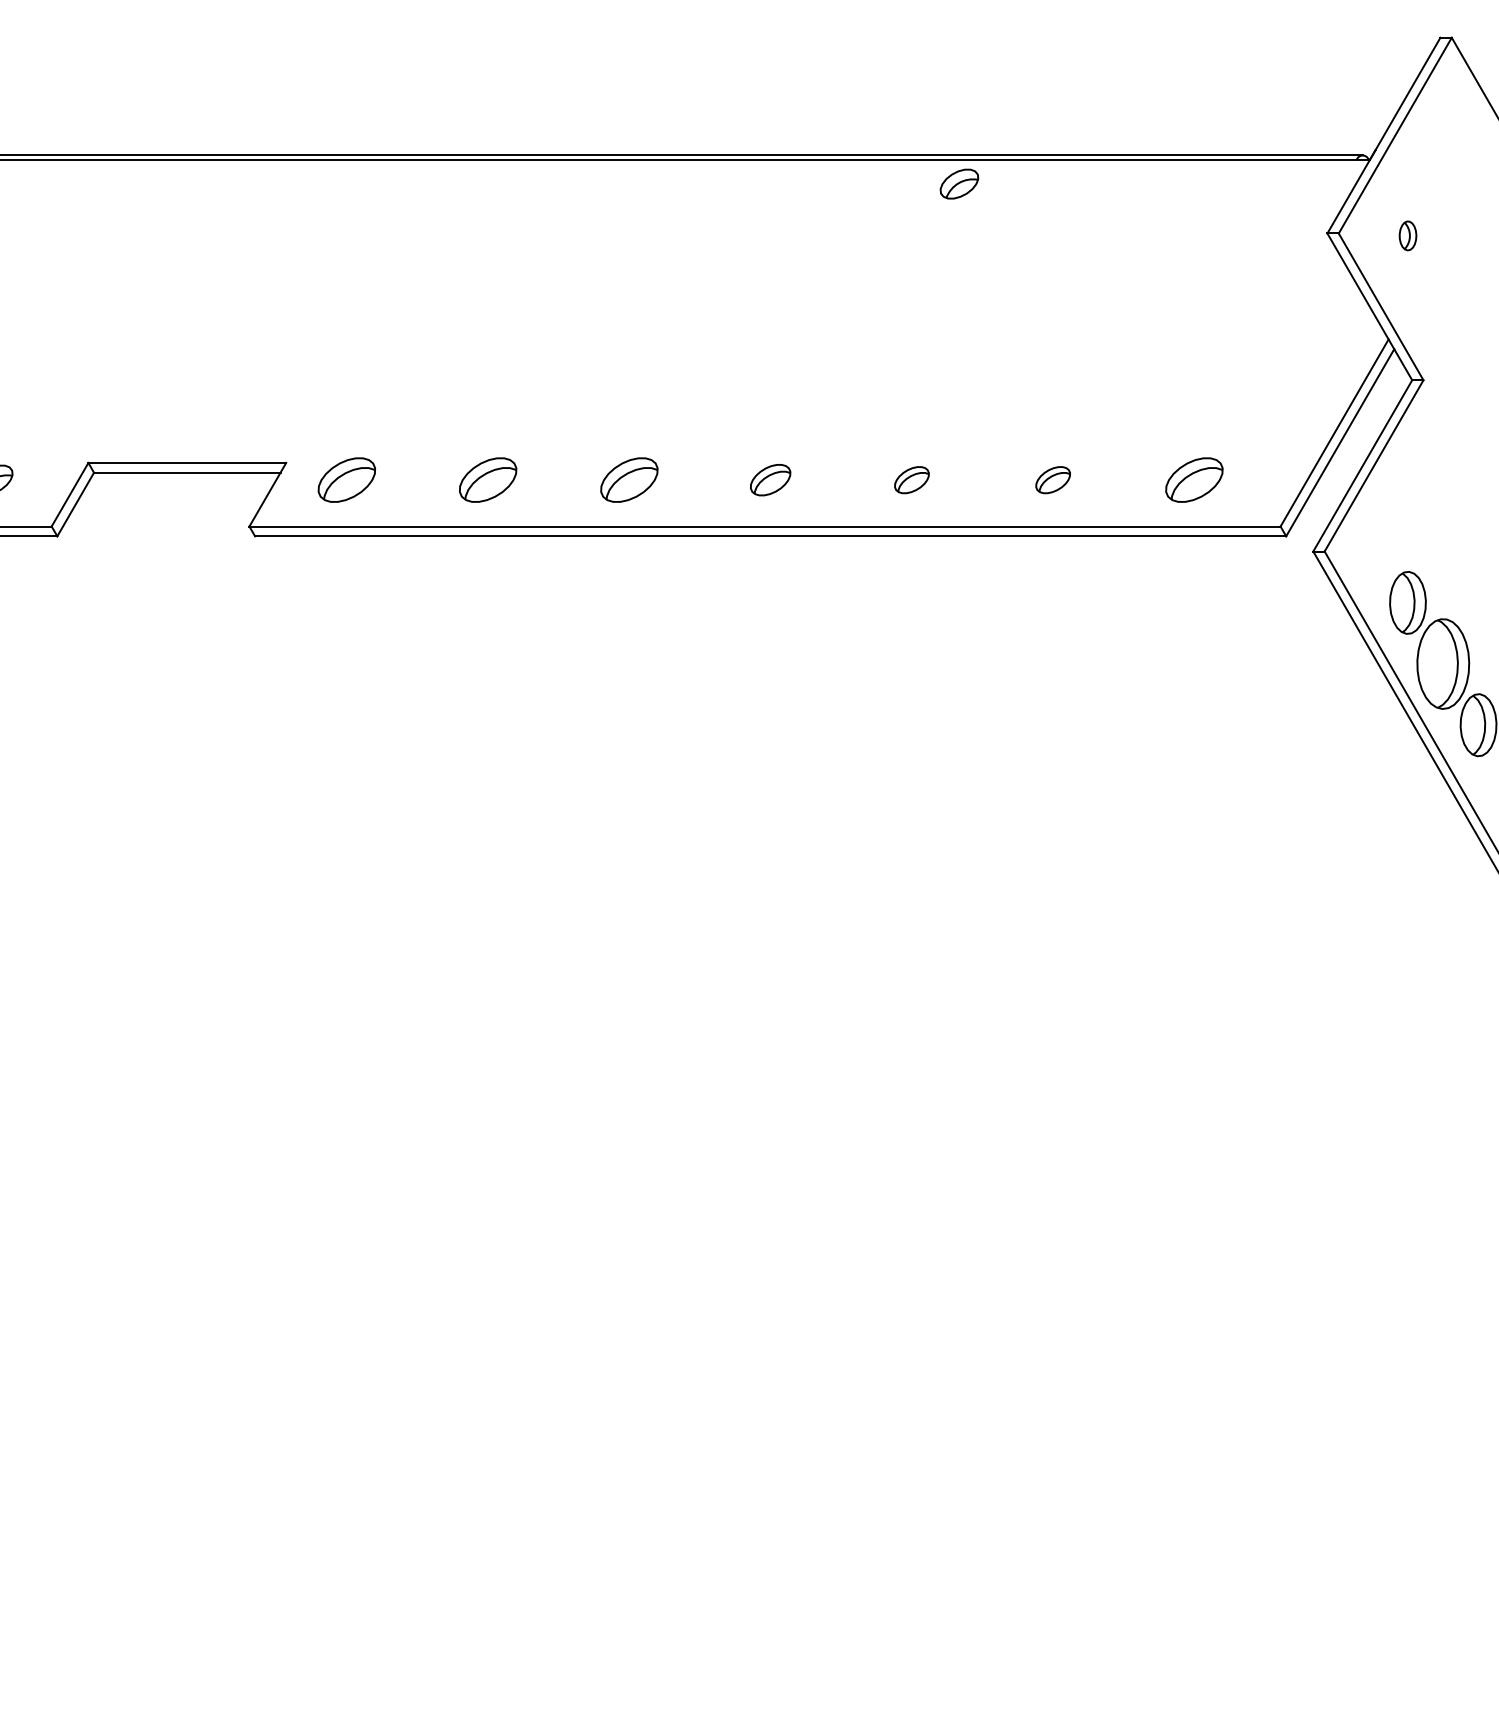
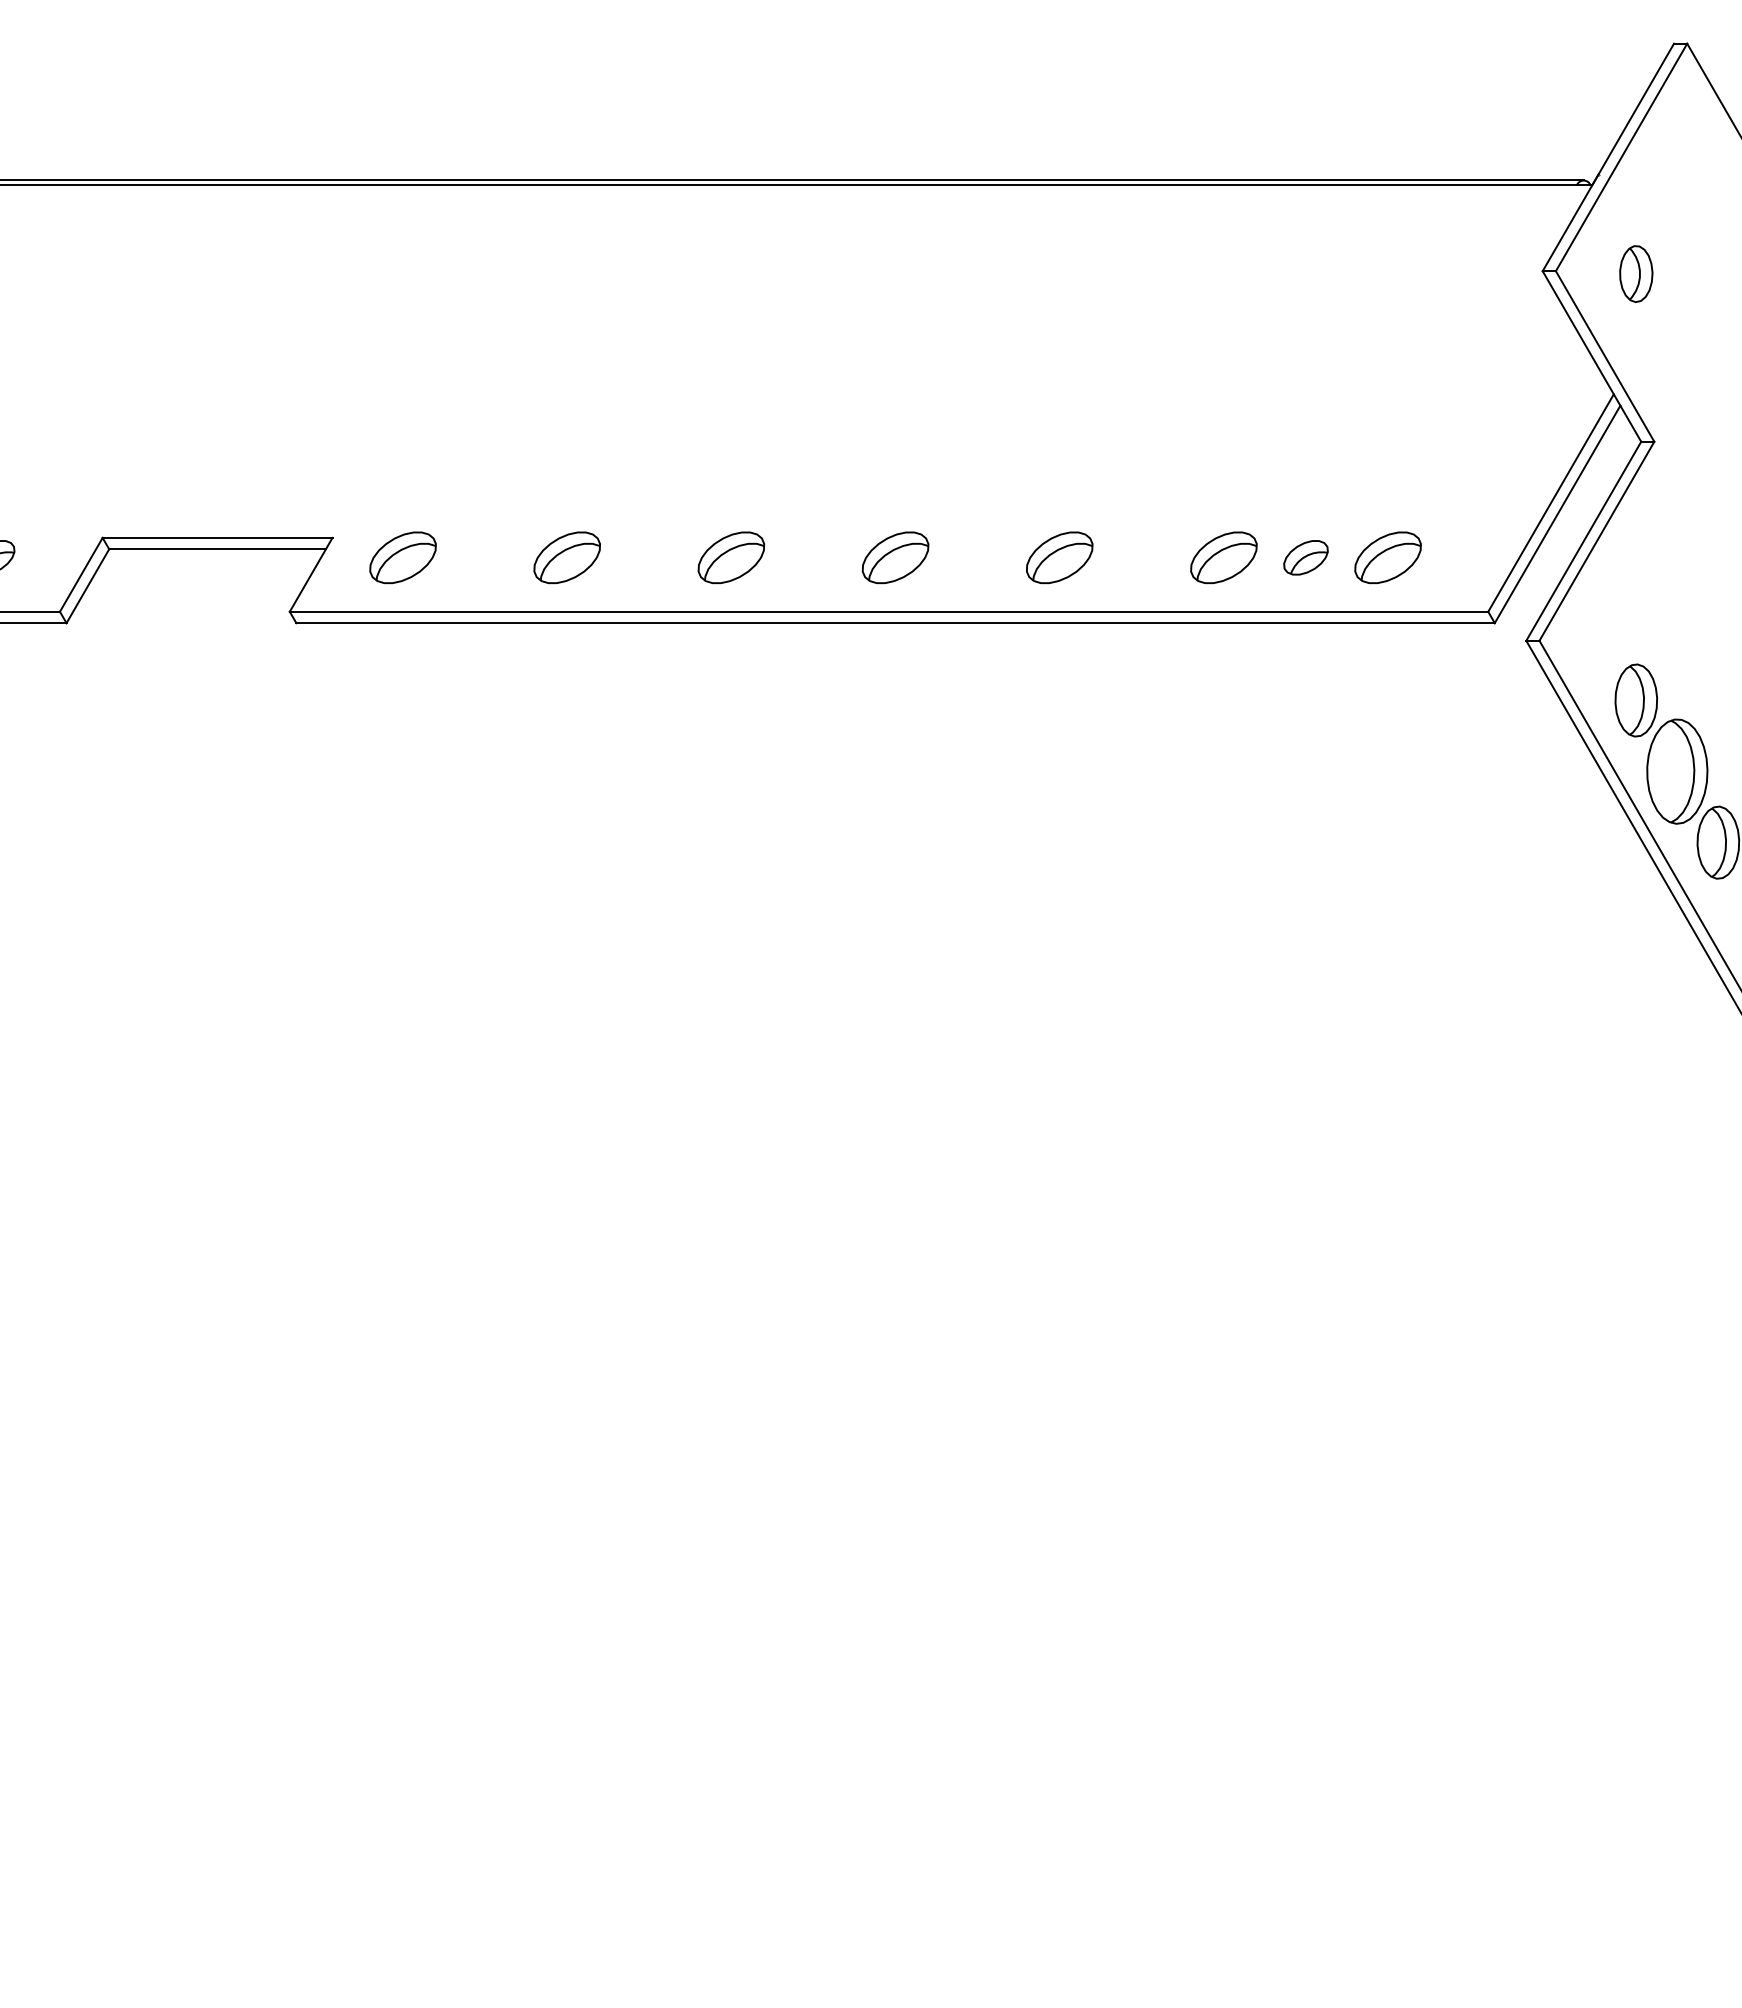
part: (959, 183) -> (1305, 557), moved
part: (1408, 235) -> (1636, 273), size x1.67
part: (770, 479) -> (895, 557), size x1.43
part: (911, 479) -> (1059, 557), size x1.67
part: (1052, 479) -> (1223, 557), size x1.67

